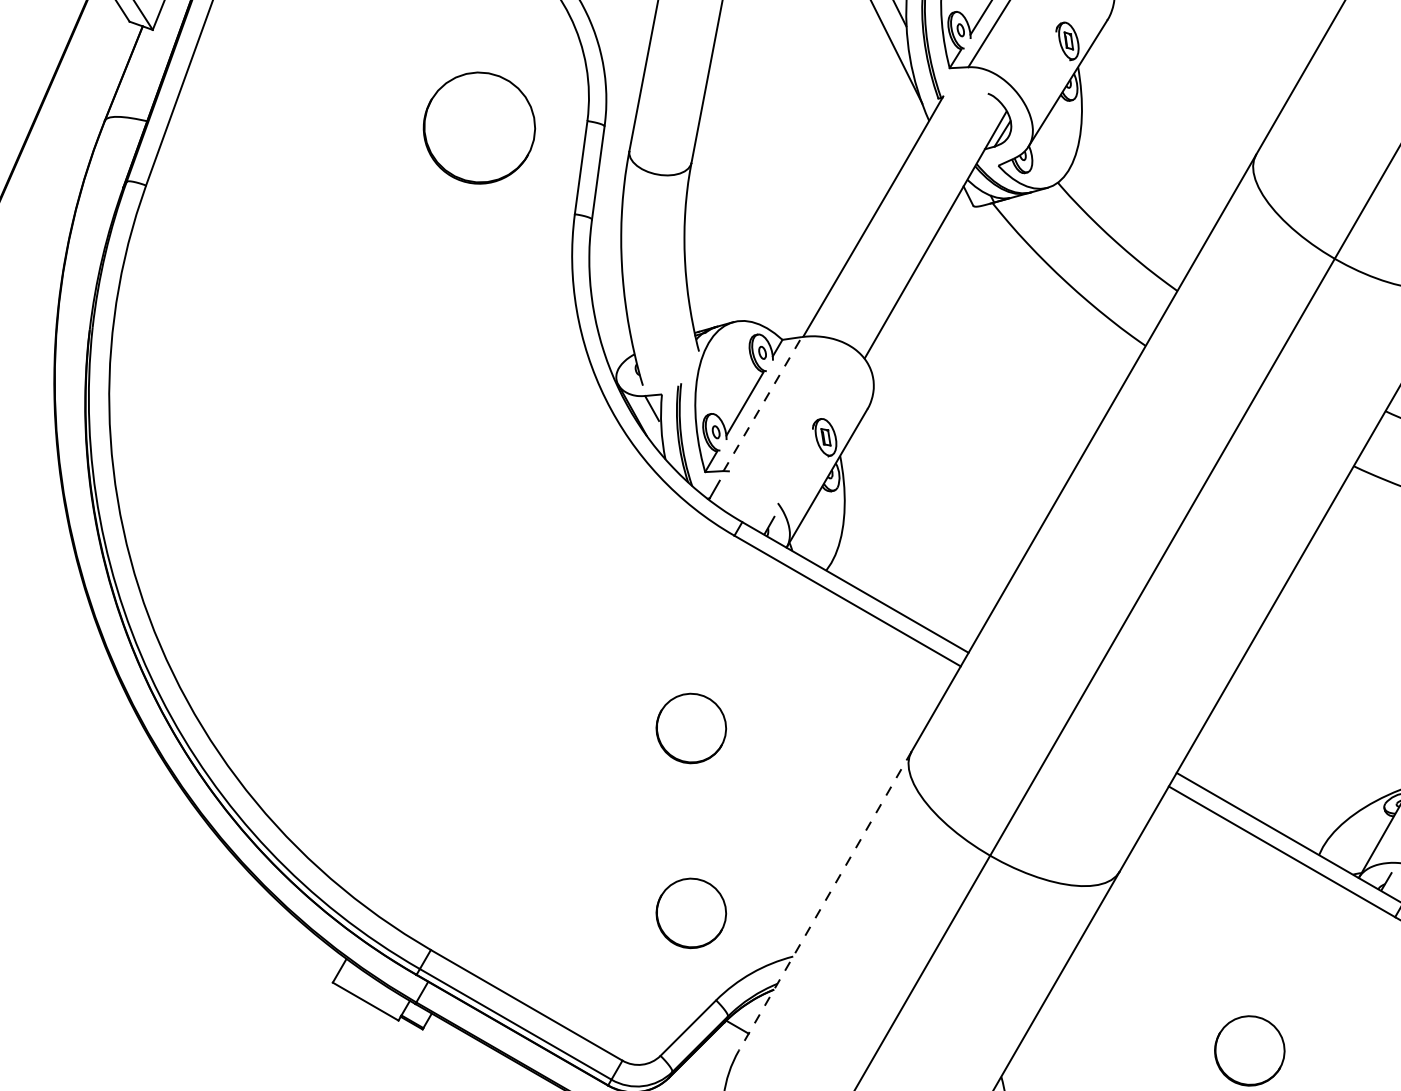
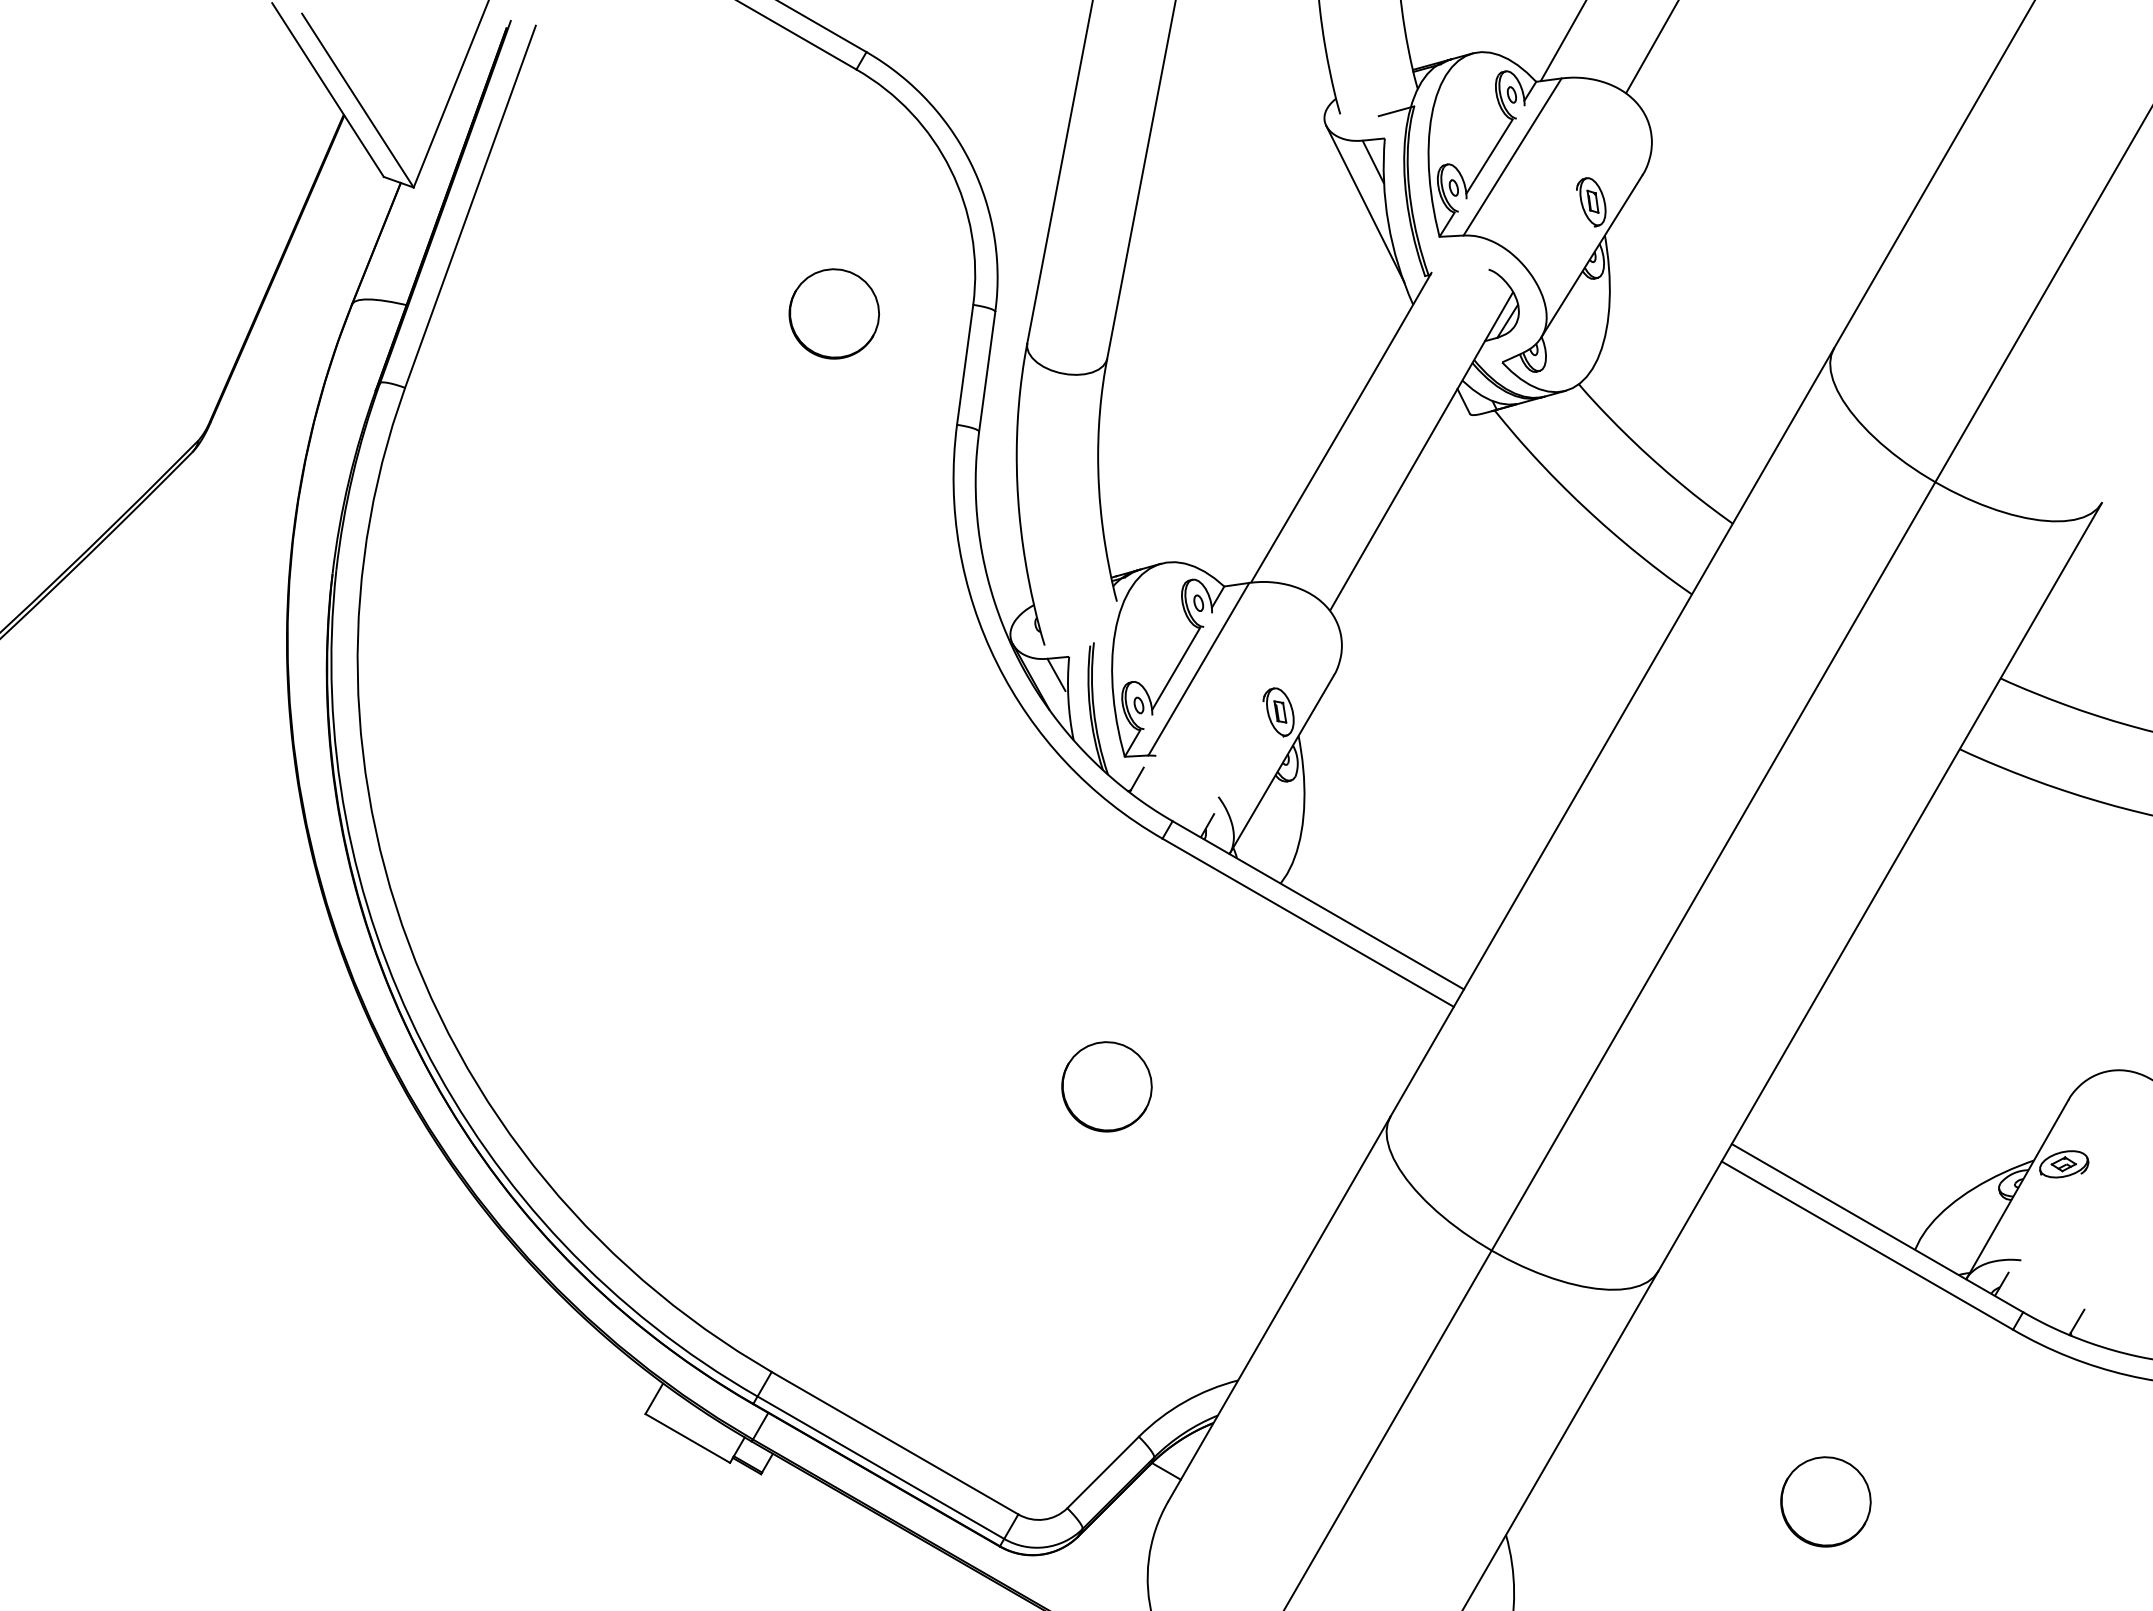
part: (479, 127) -> (834, 313), size x0.62
line: (762, 404) -> (1198, 669), dashed -> solid
line: (825, 901) -> (1279, 1309), dashed -> solid
part: (690, 913) -> (1106, 1324), removed

